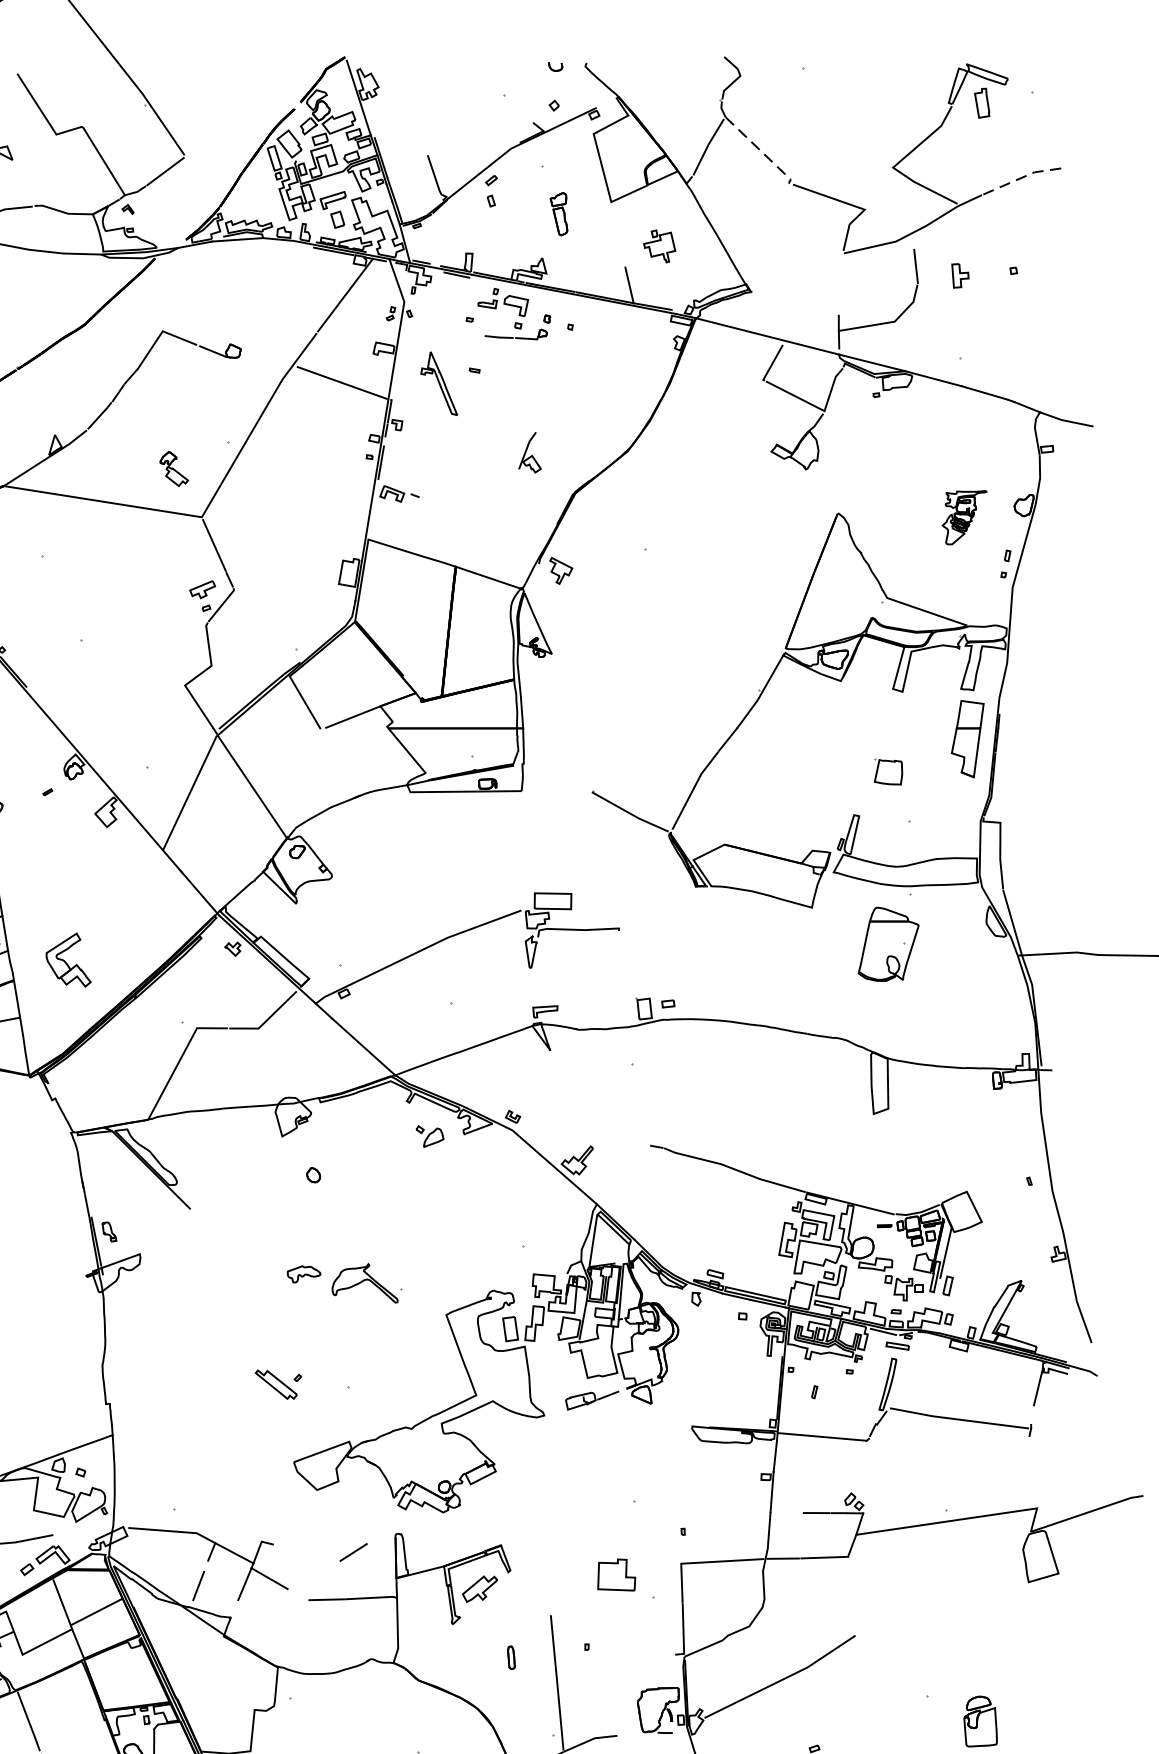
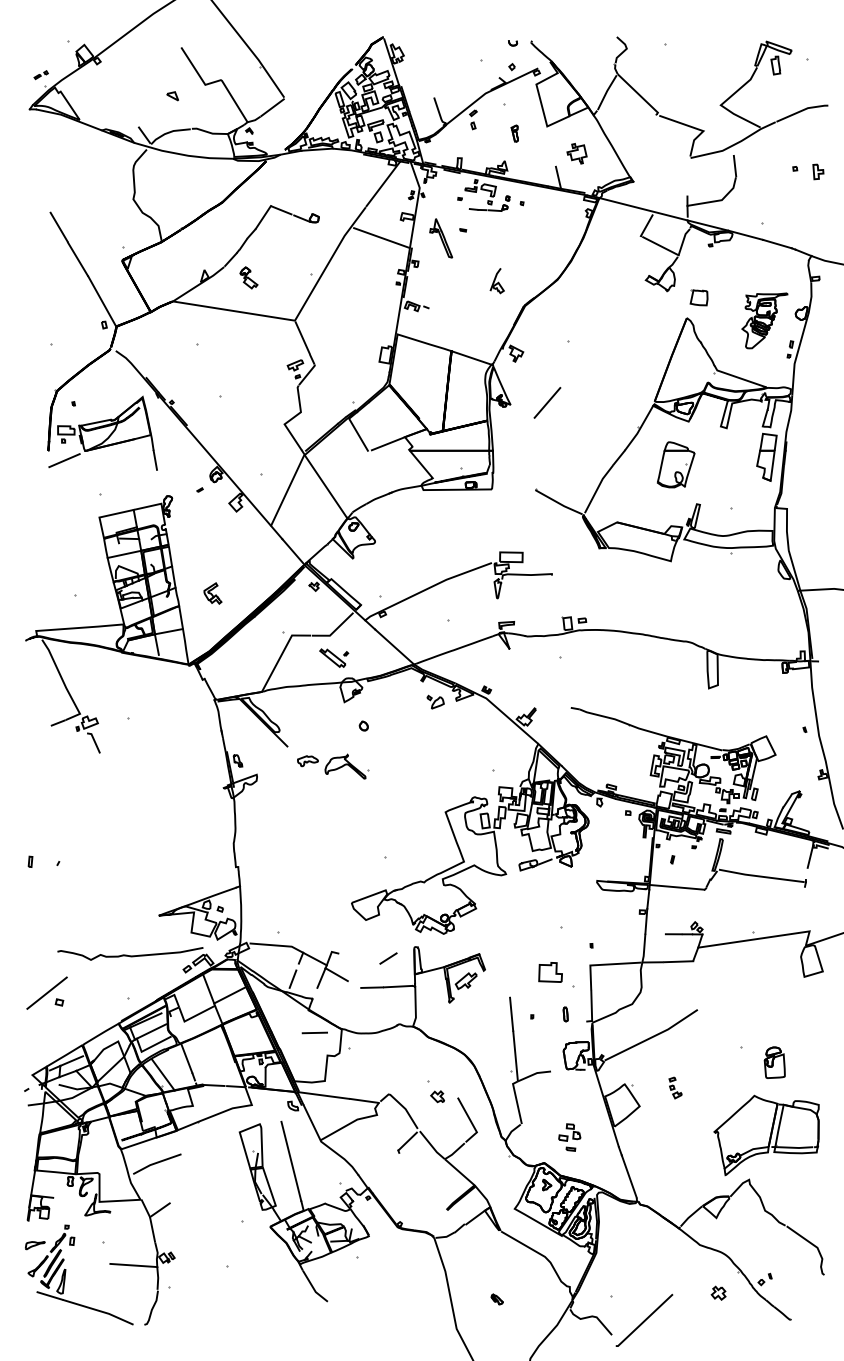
line: (760, 151) -> (639, 95), dashed -> solid
line: (1025, 176) -> (802, 110), dashed -> solid
part: (558, 213) -> (514, 133), size x0.62
part: (960, 275) -> (818, 171), moved
part: (173, 468) -> (248, 277), moved
part: (963, 516) -> (764, 320), size x1.67
line: (611, 650) -> (547, 402), added
part: (887, 771) -> (698, 297), moved
part: (889, 943) -> (676, 464), moved
part: (68, 960) -> (212, 593), size x0.62
part: (345, 1282) -> (333, 766), moved
part: (278, 1383) -> (334, 657), moved
part: (511, 1657) -> (565, 1014), moved
line: (233, 1672) -> (314, 1032), added

